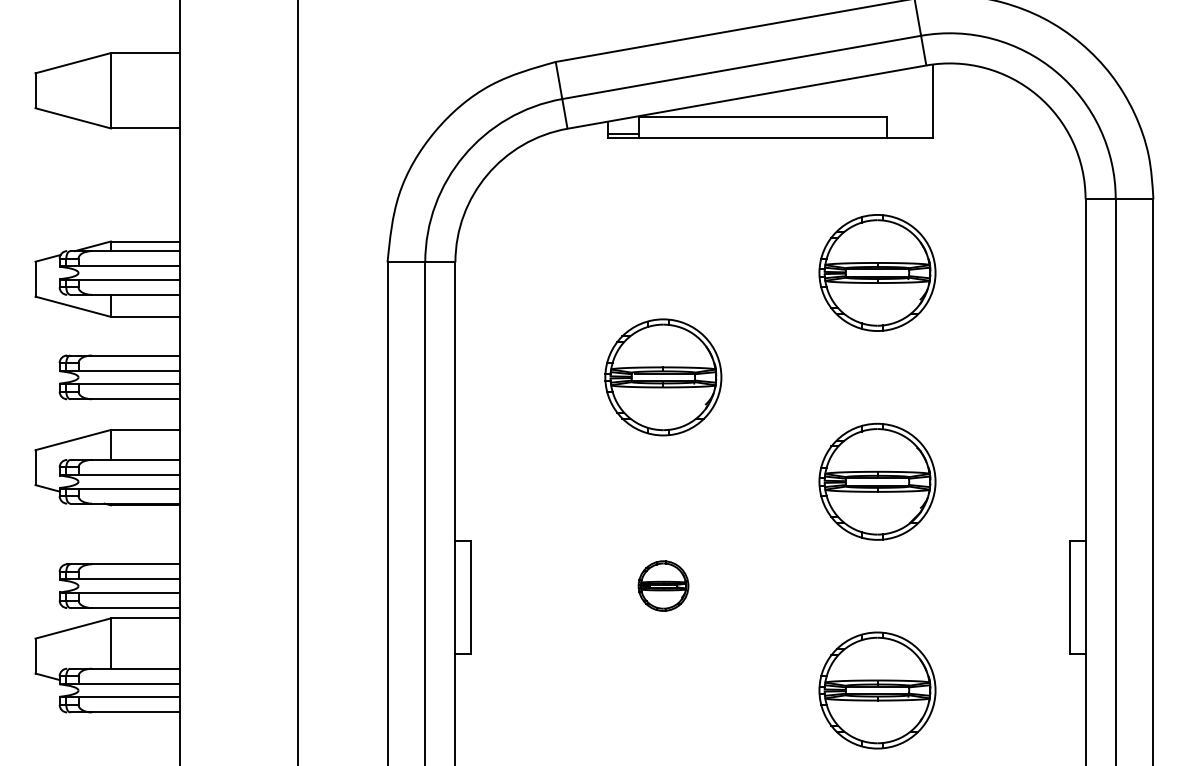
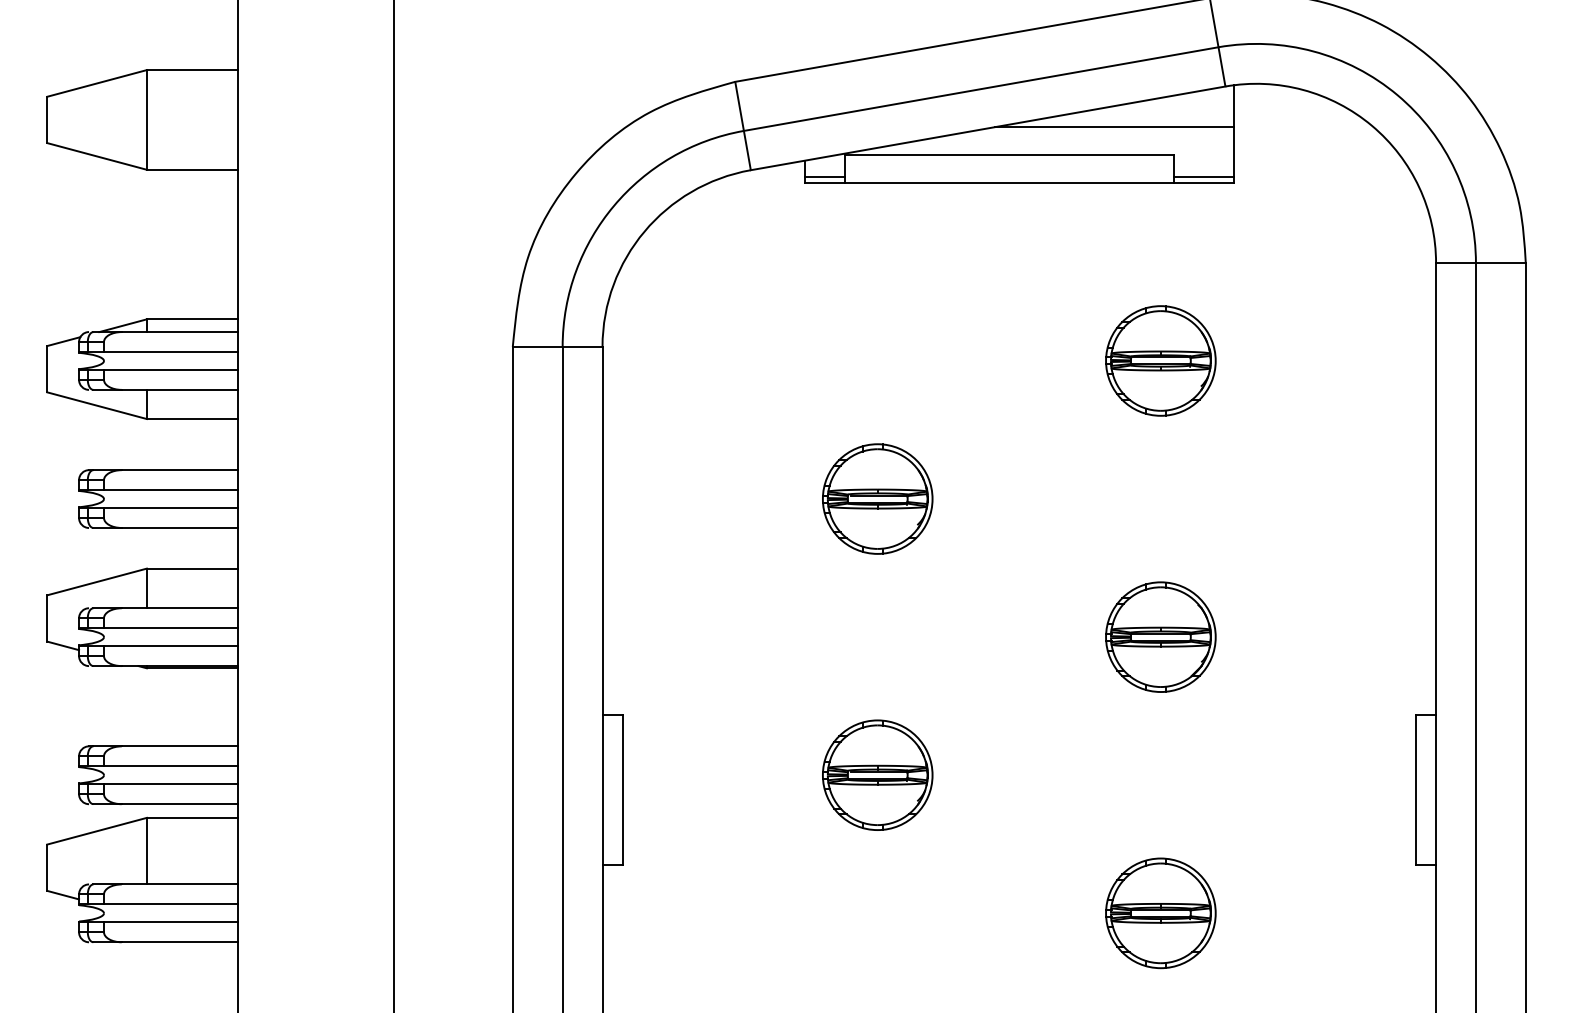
line: (841, 96) -> (1113, 127), added
line: (909, 134) -> (1203, 177), added
part: (877, 272) -> (1160, 360), size x0.71
part: (663, 376) -> (877, 498), size x0.71
part: (877, 481) -> (1160, 636), size x0.71
part: (663, 585) -> (877, 774), size x1.67
part: (877, 690) -> (1160, 913), size x0.71

